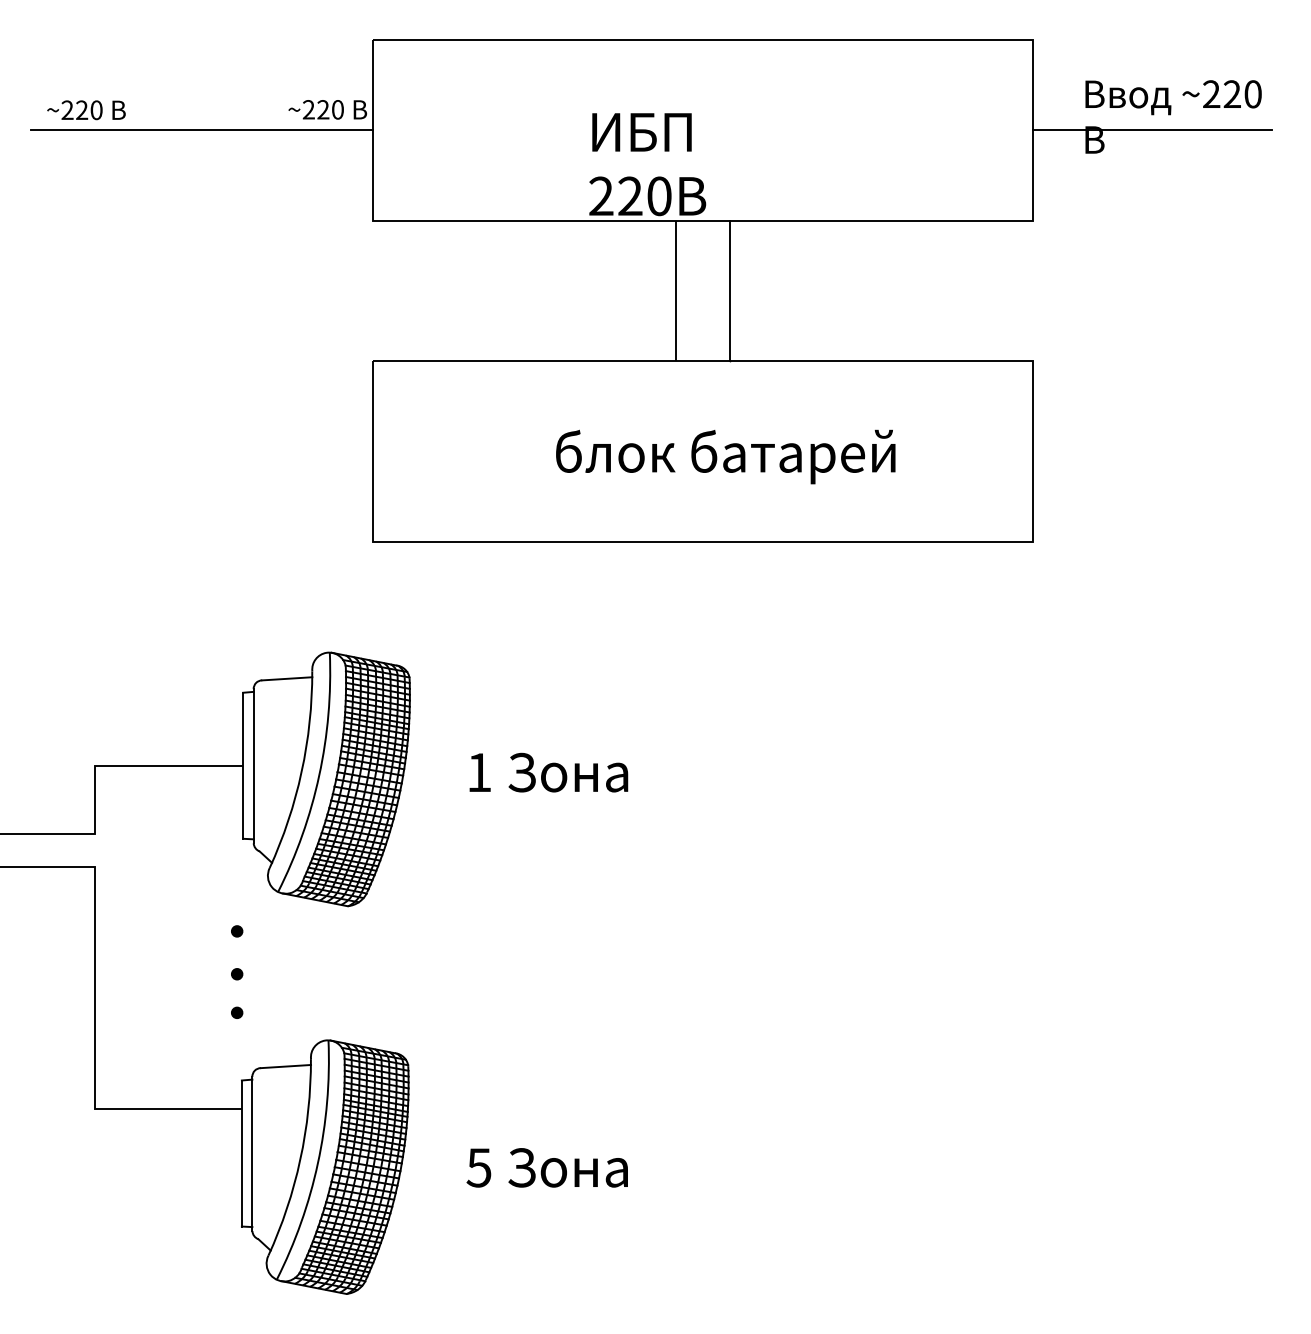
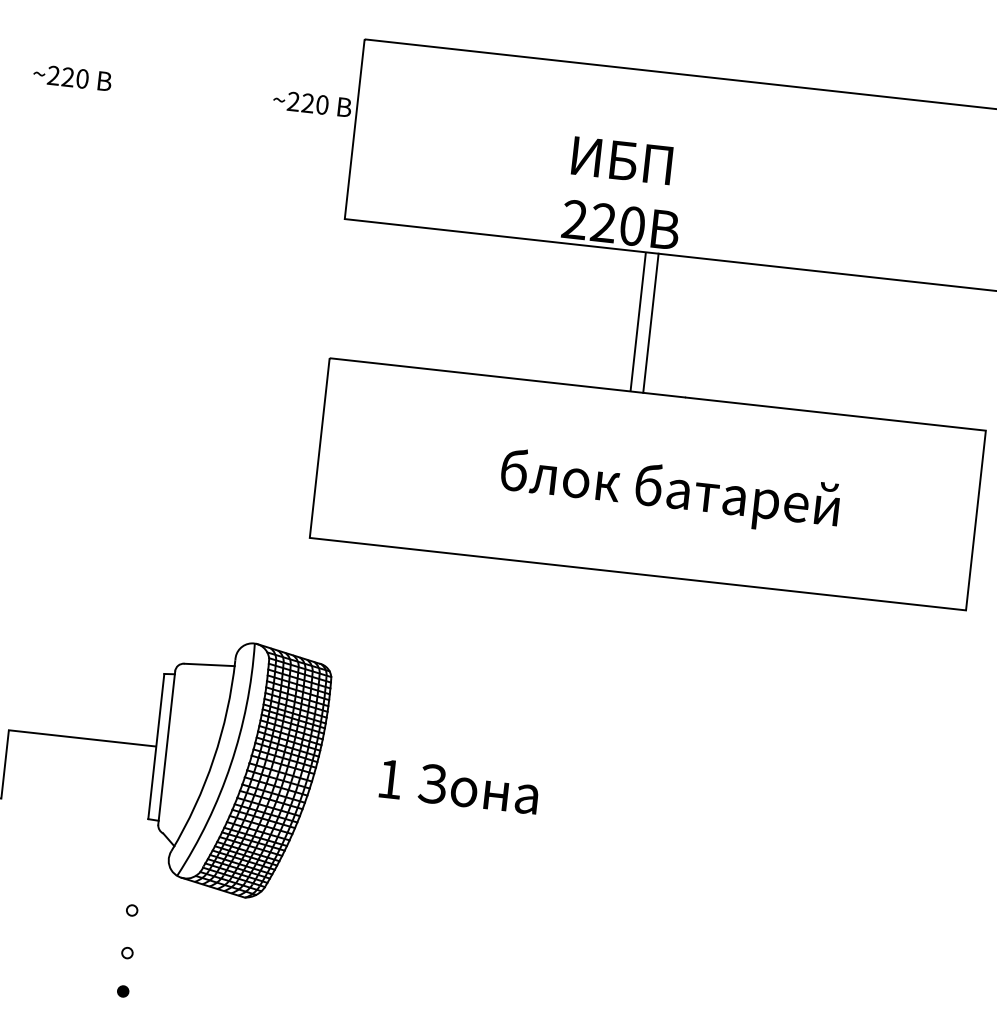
line: (201, 130) -> (184, 110), removed
line: (730, 290) -> (651, 323), moved
fill: (236, 931) -> (131, 910), removed
fill: (236, 973) -> (126, 952), removed

